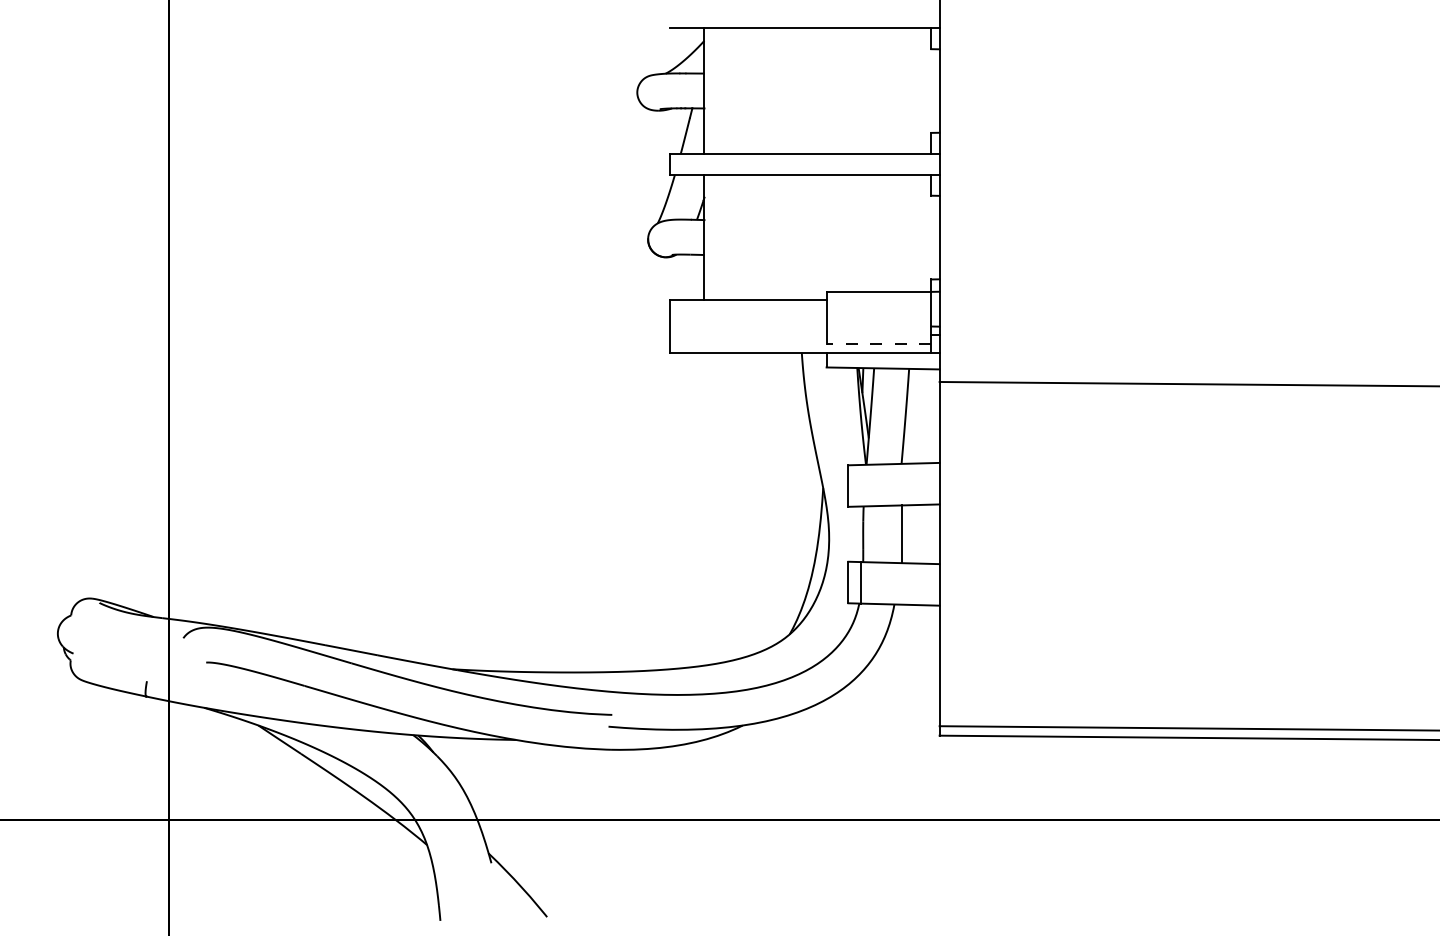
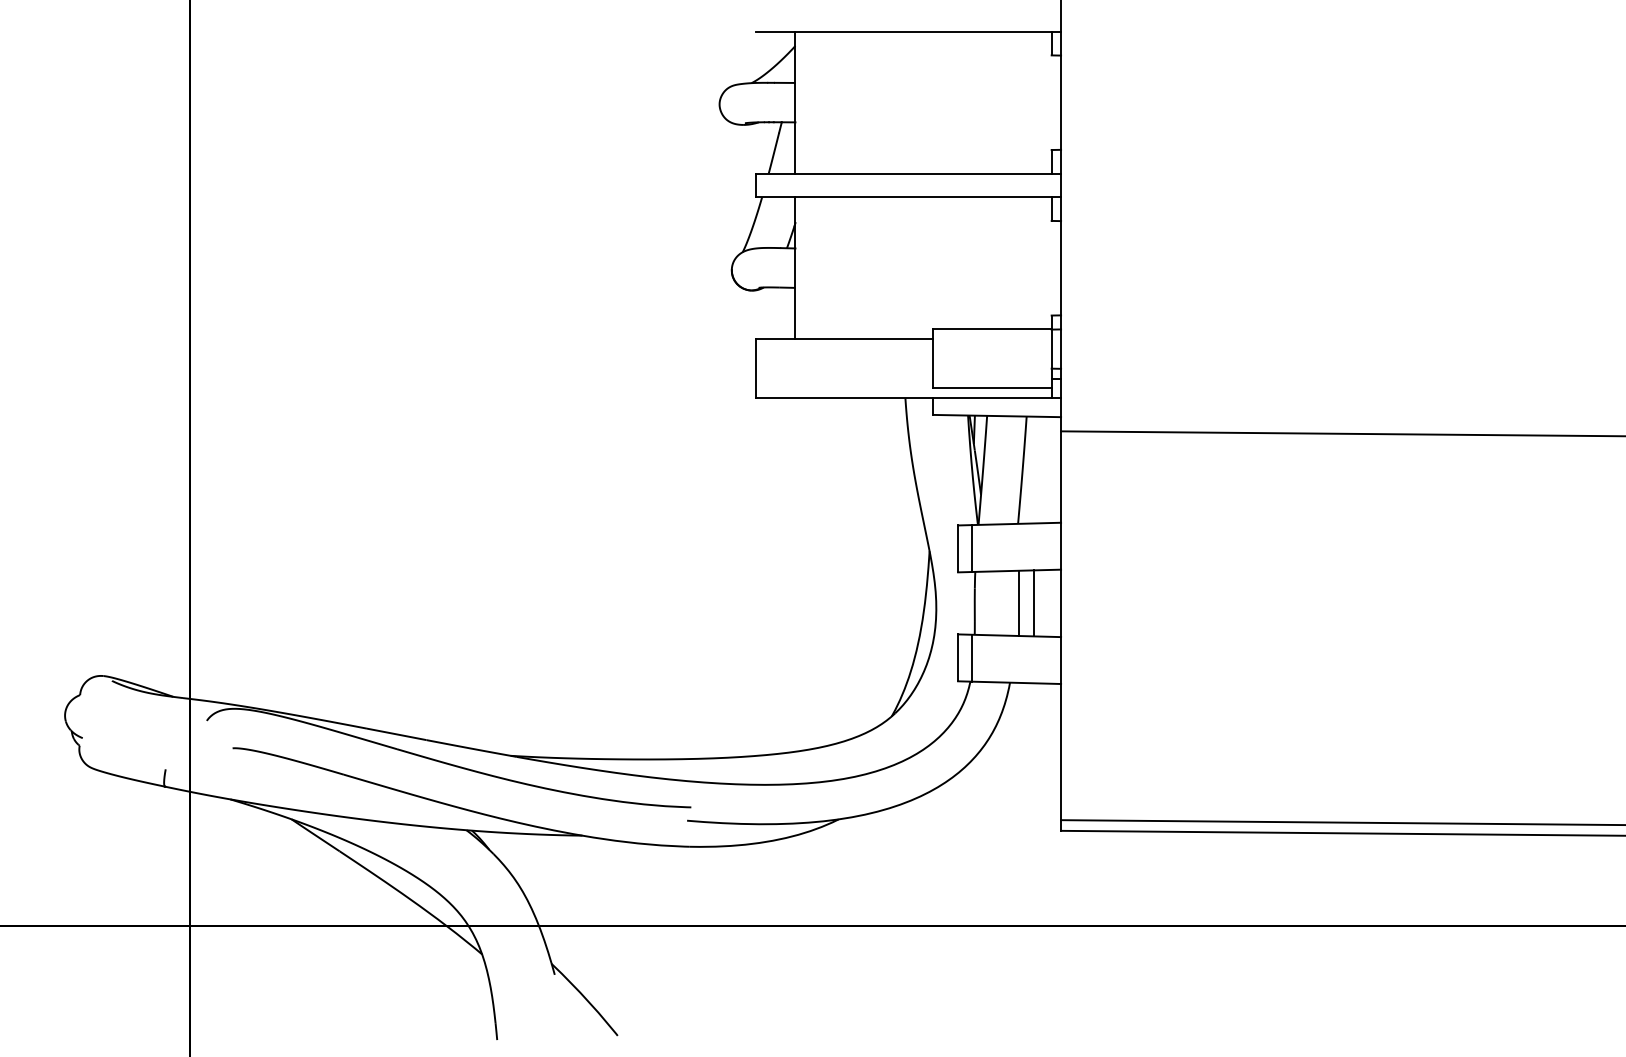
line: (878, 344) -> (992, 388), dashed -> solid
line: (861, 485) -> (972, 548), added
line: (916, 534) -> (1034, 603), added

